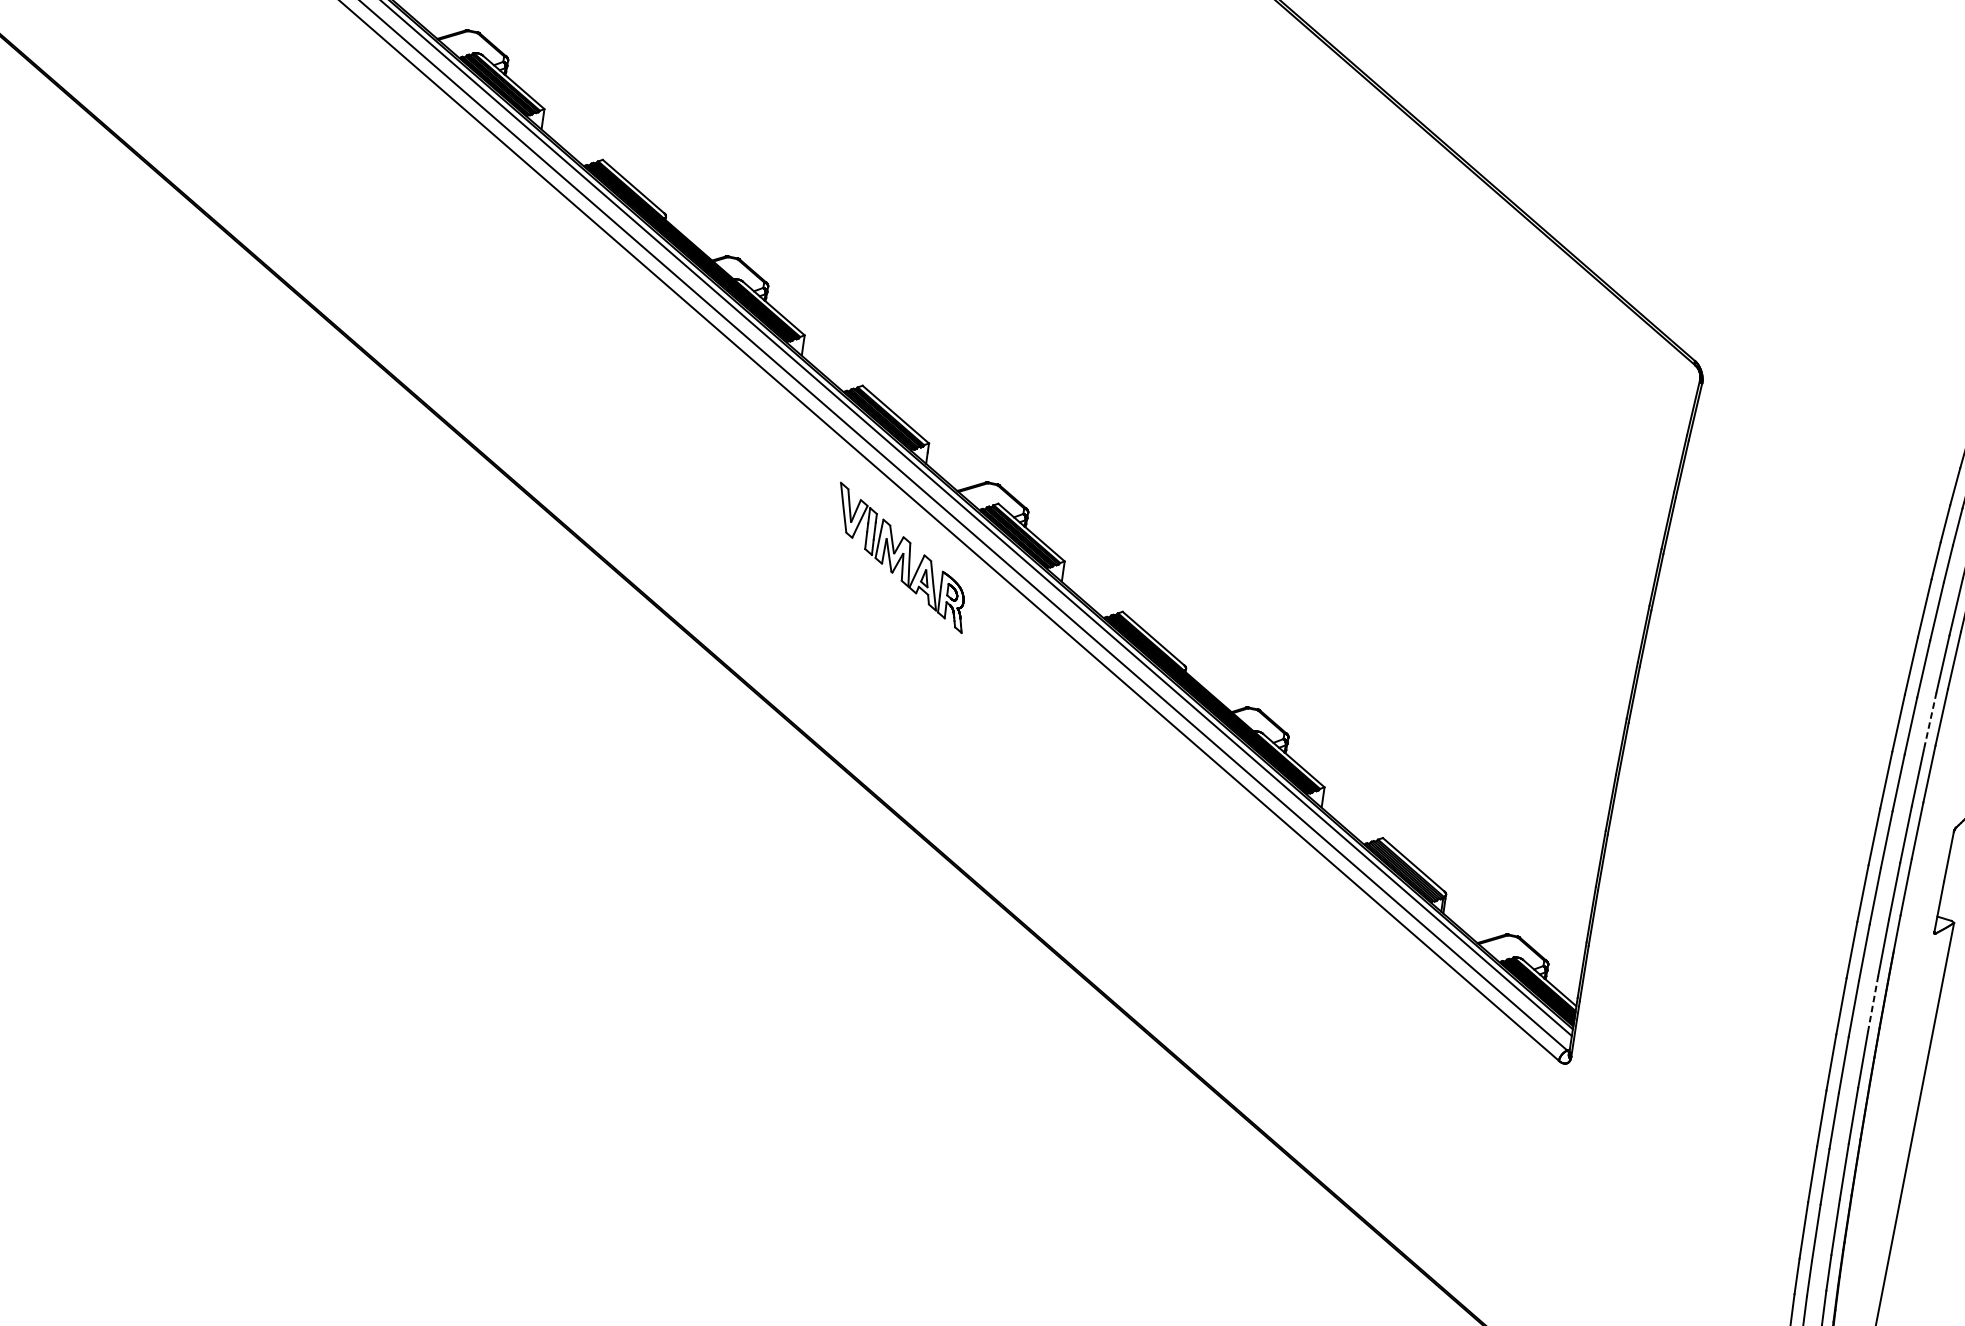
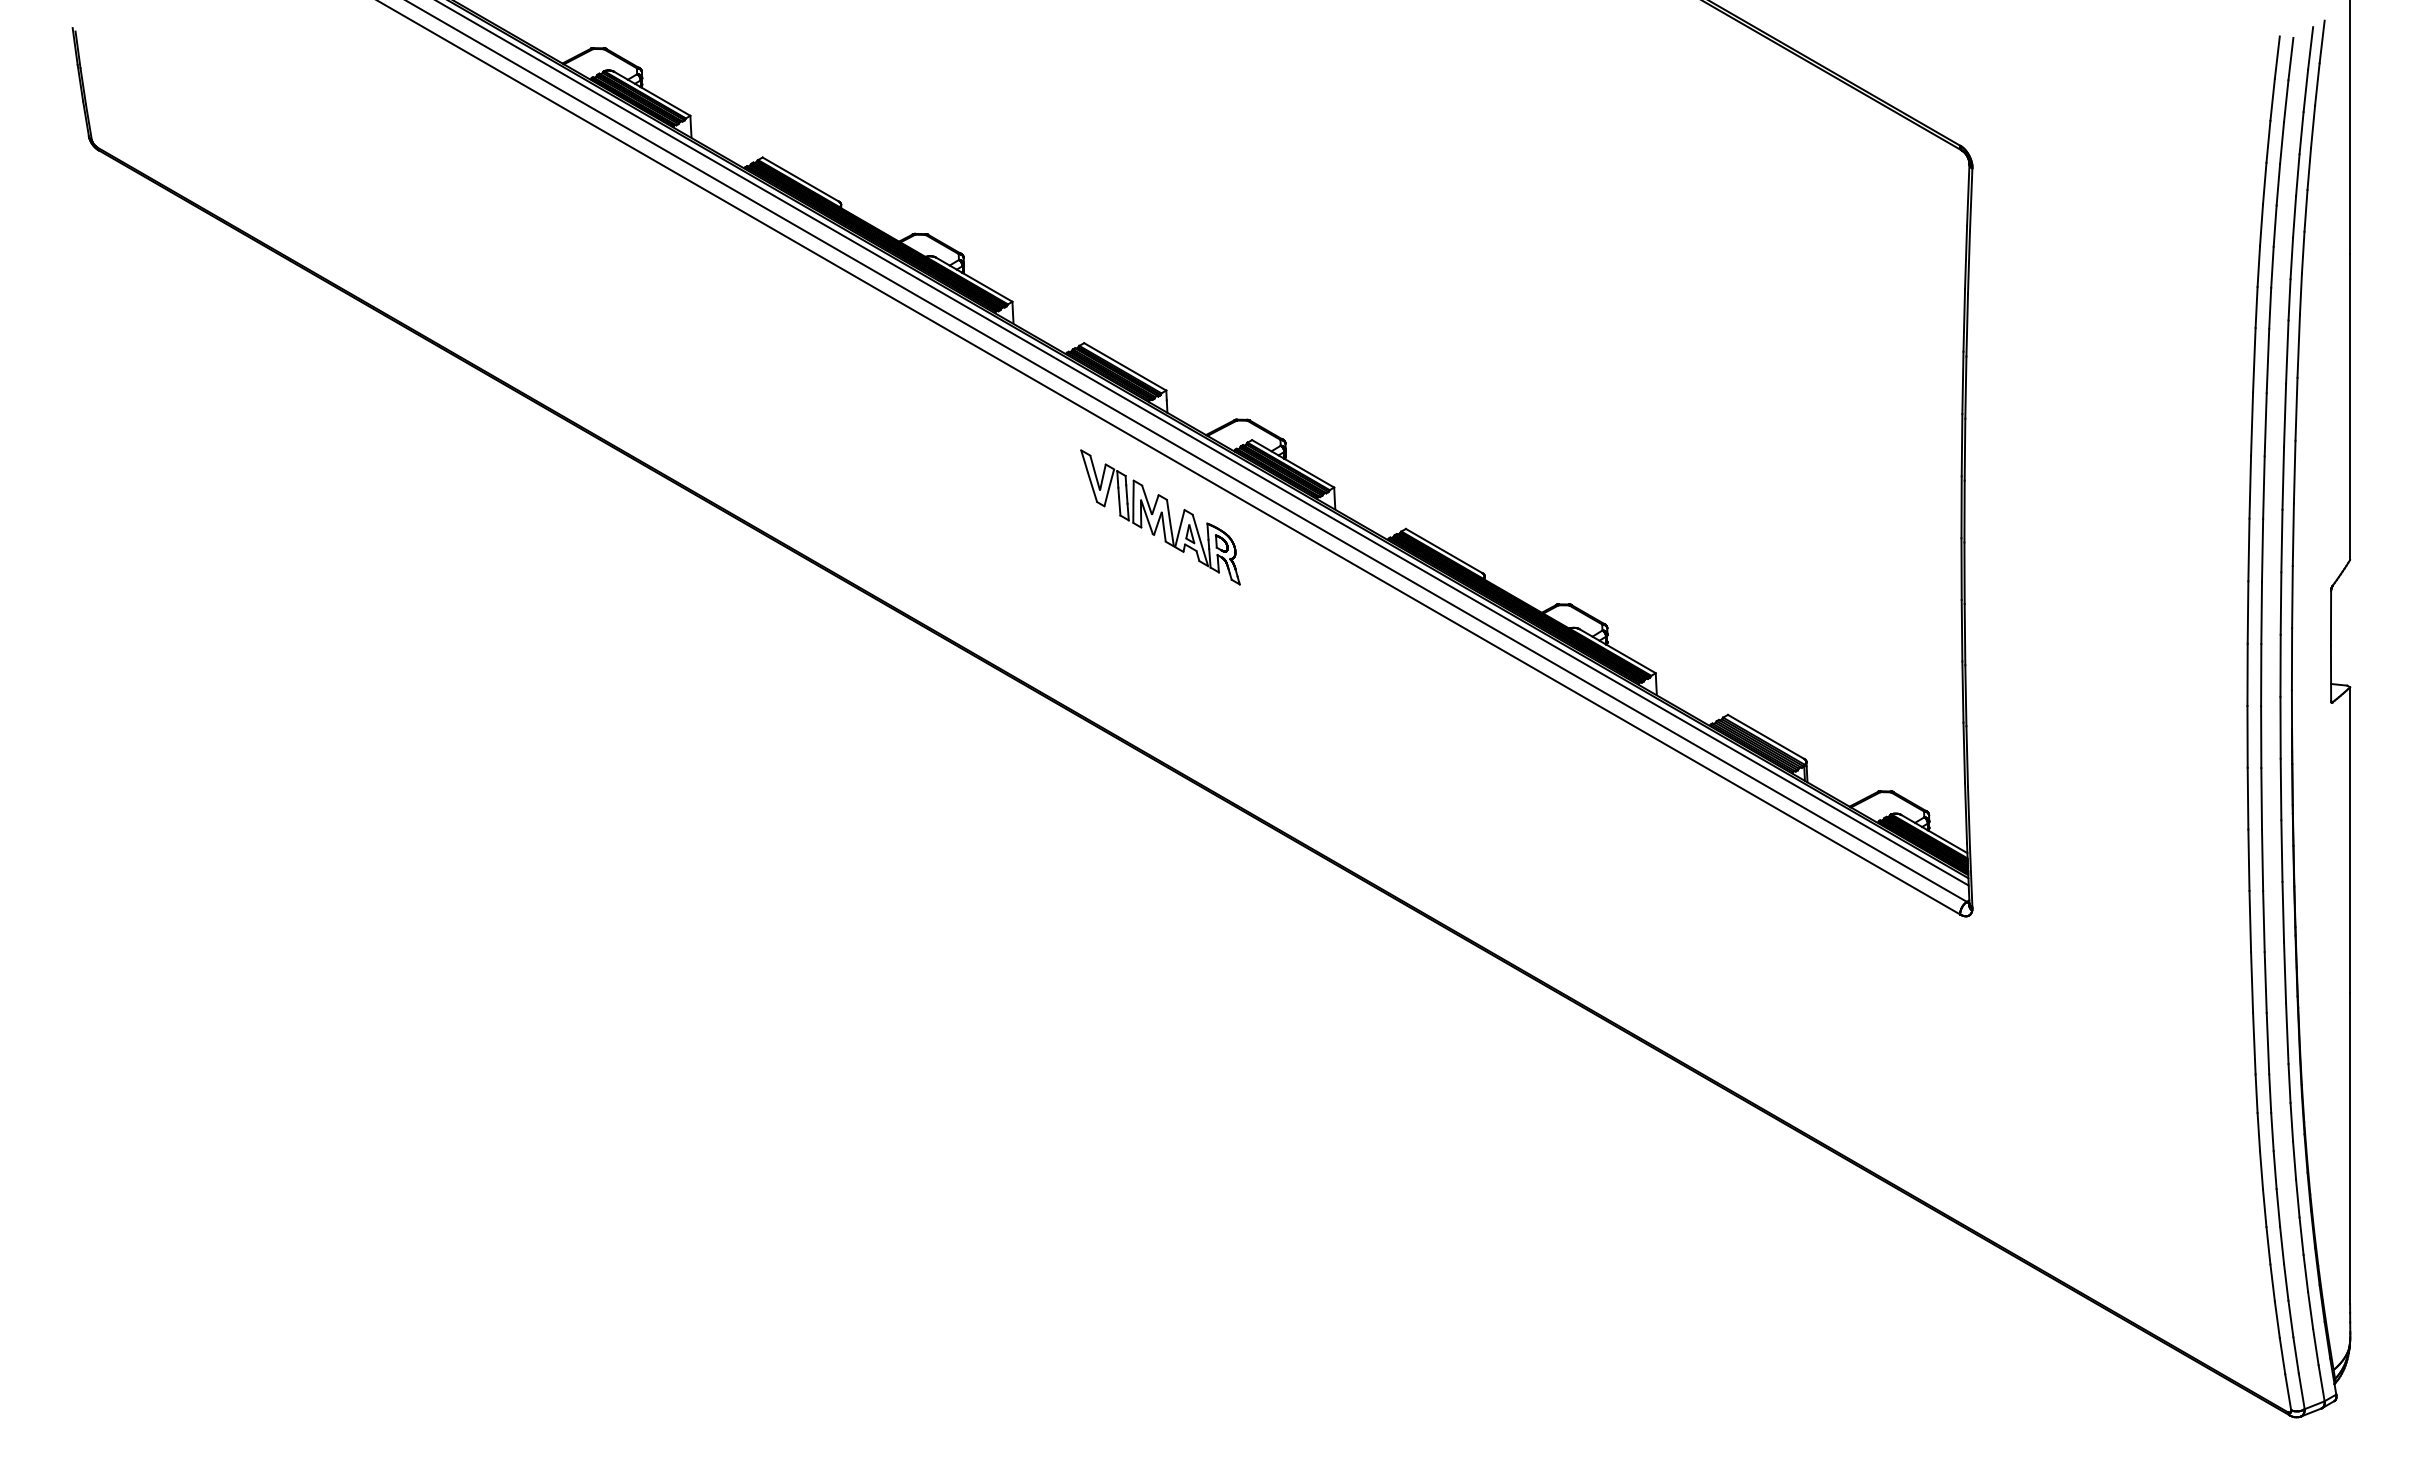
line: (1930, 721) -> (2283, 478), dashed -> solid
line: (1873, 1003) -> (2281, 789), dashed -> solid

